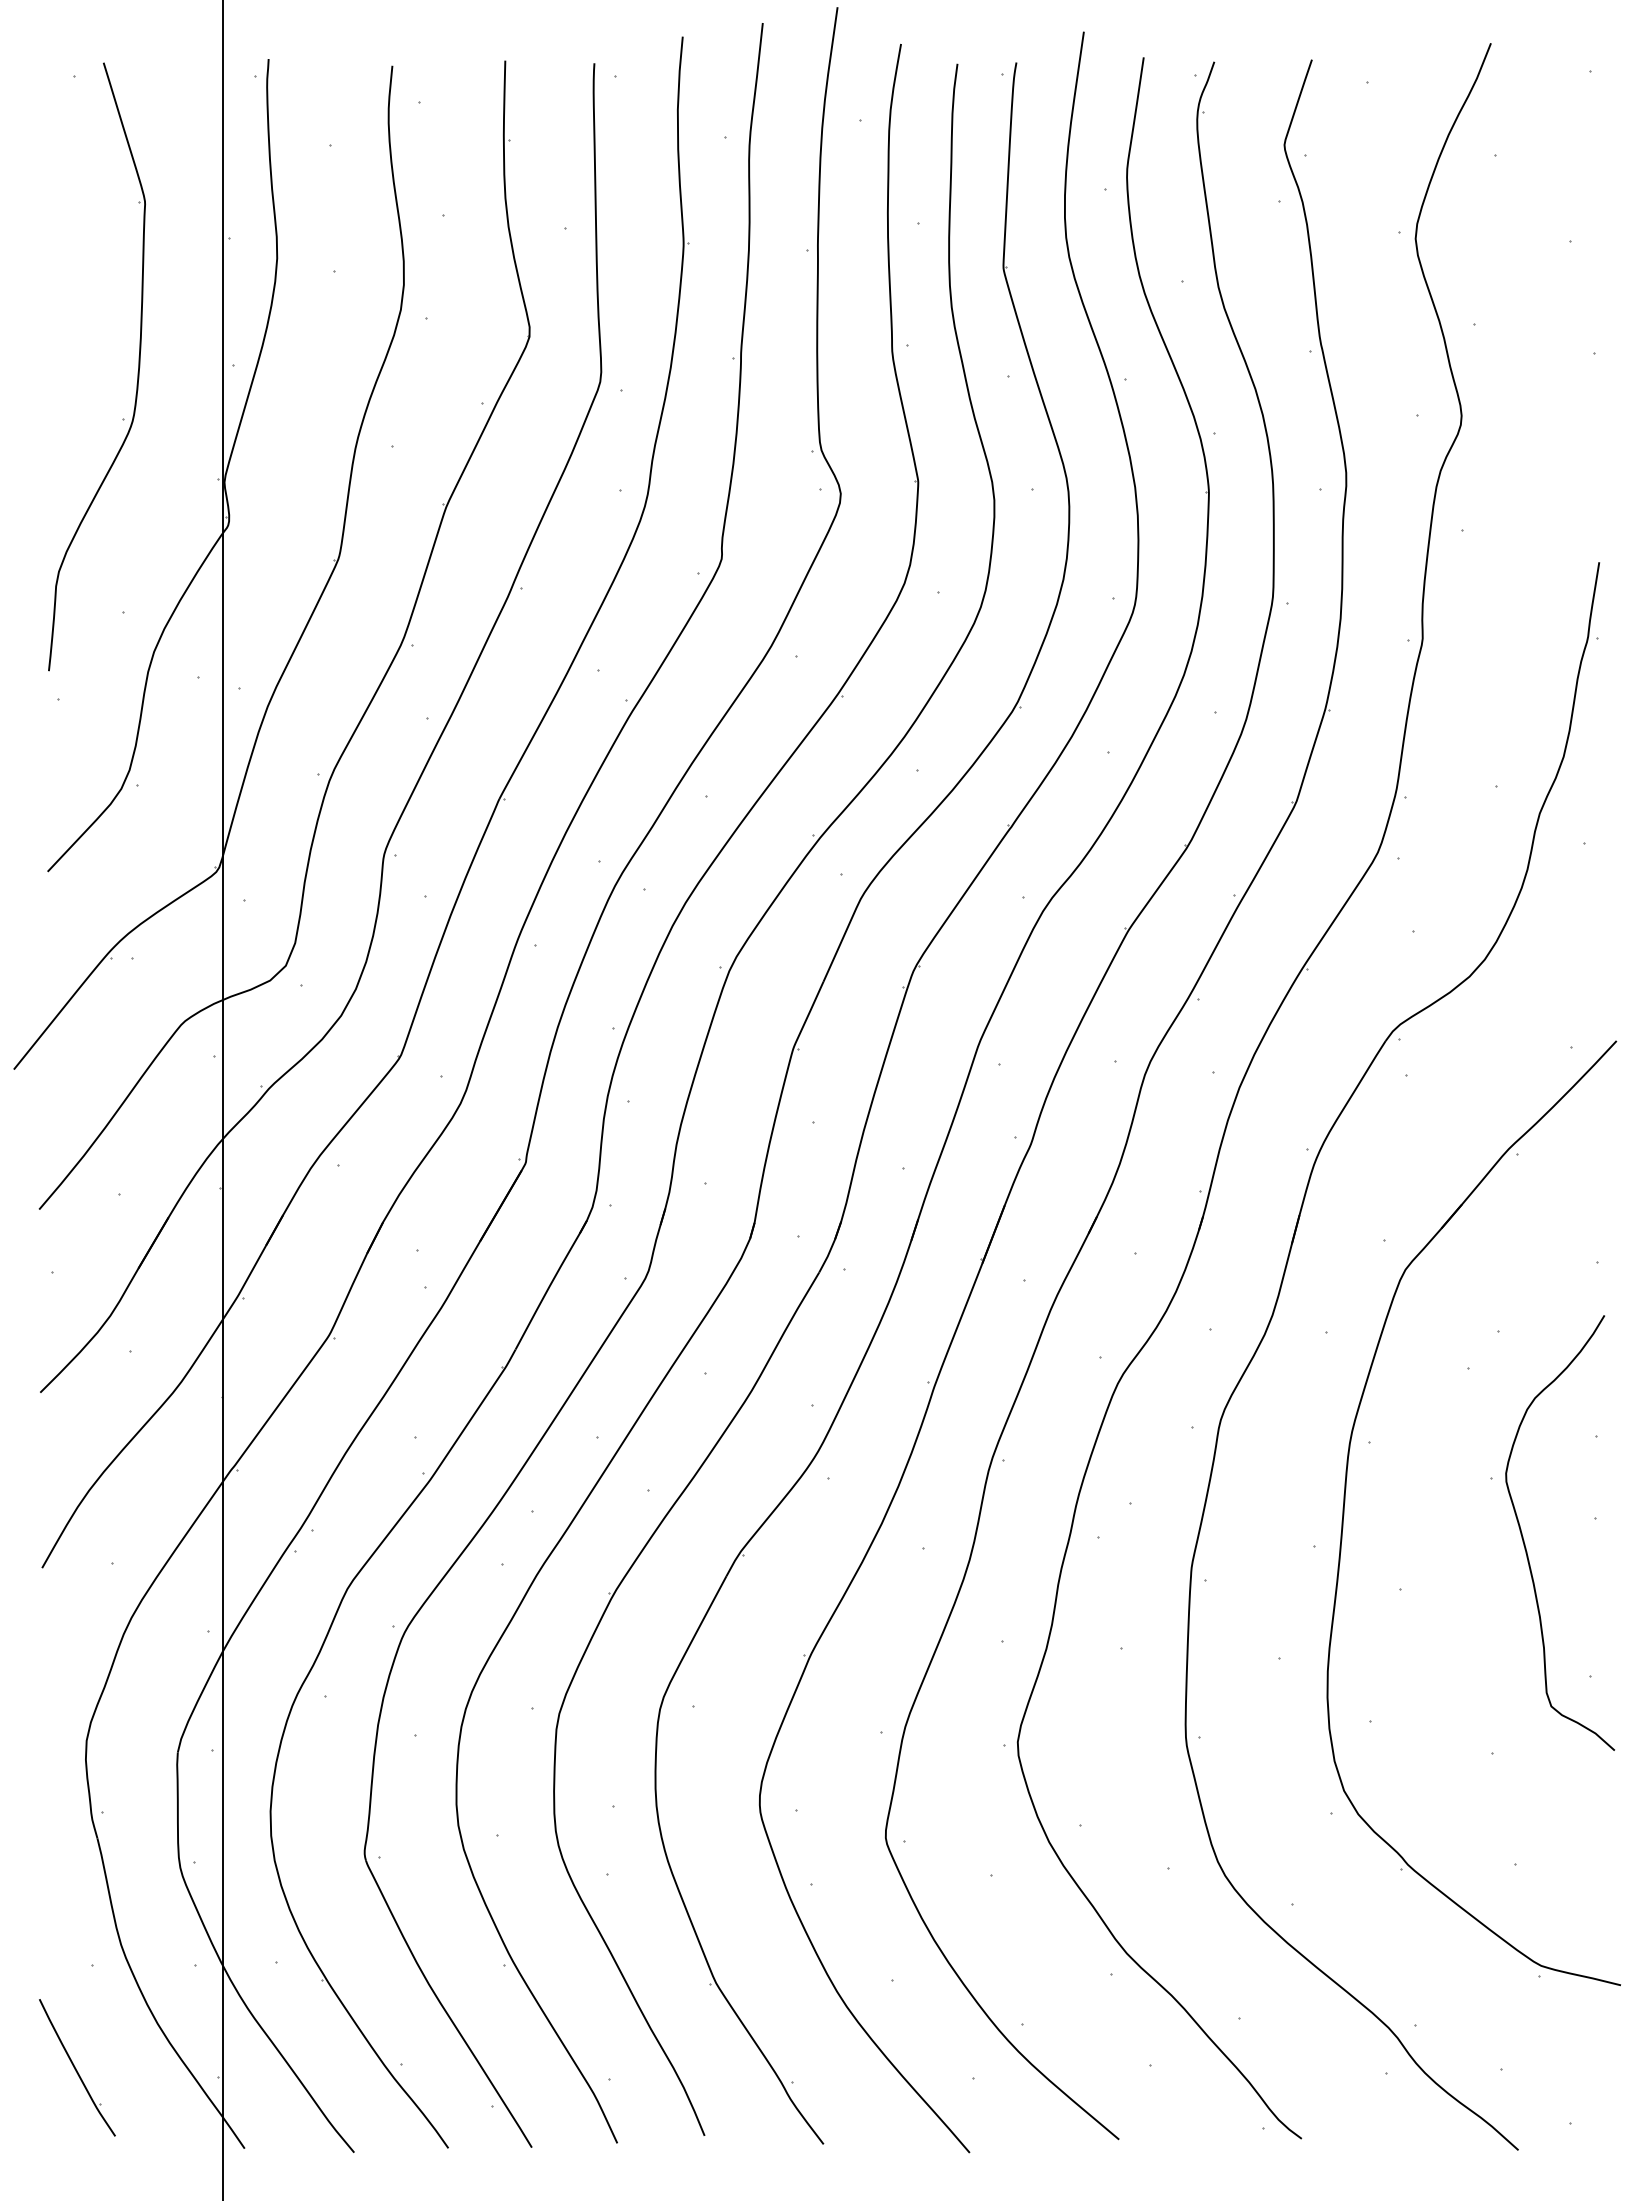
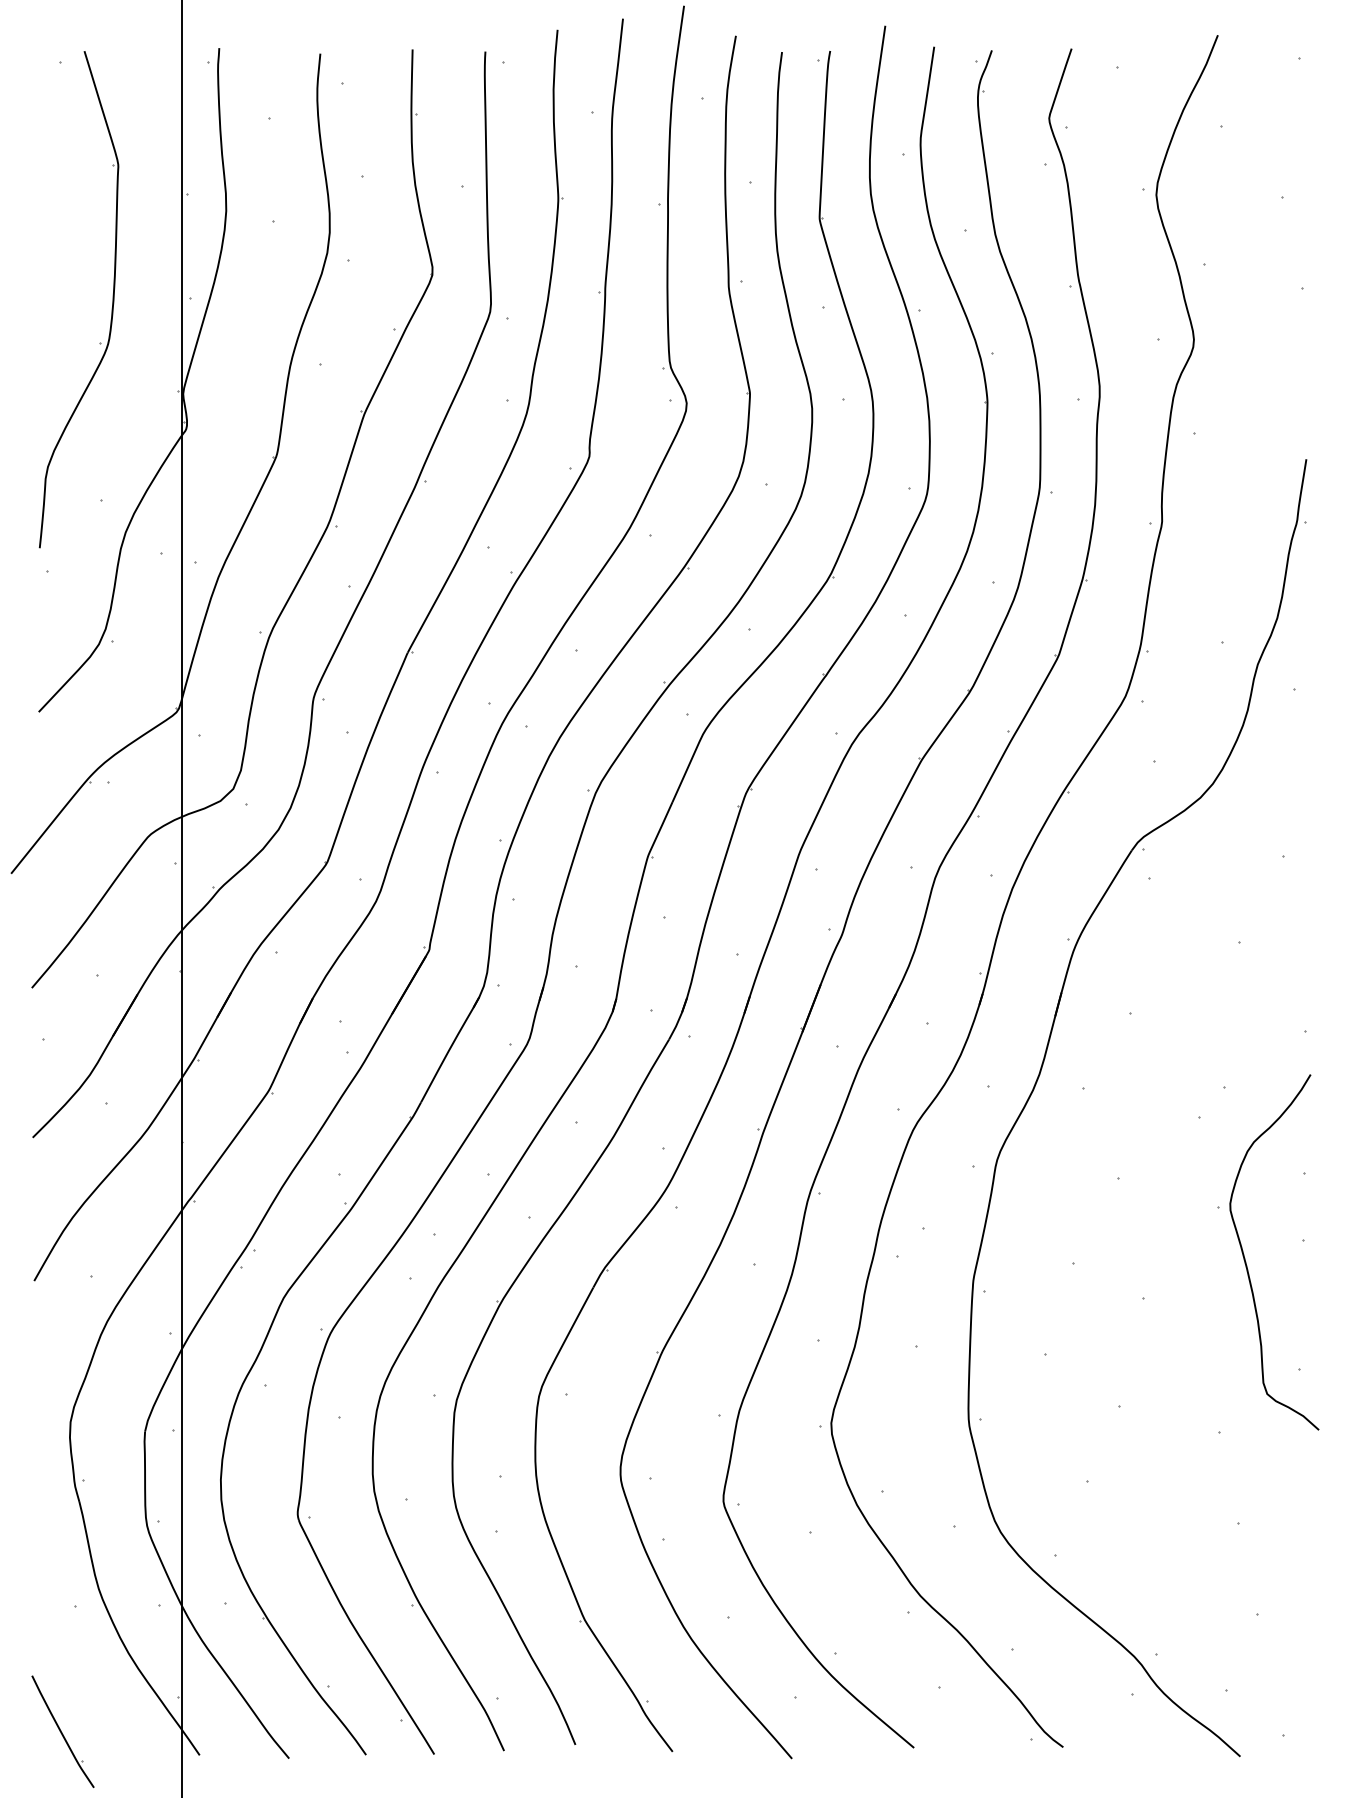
part: (1345, 1502) -> (1099, 1227), removed
part: (77, 2067) -> (63, 1731), moved

